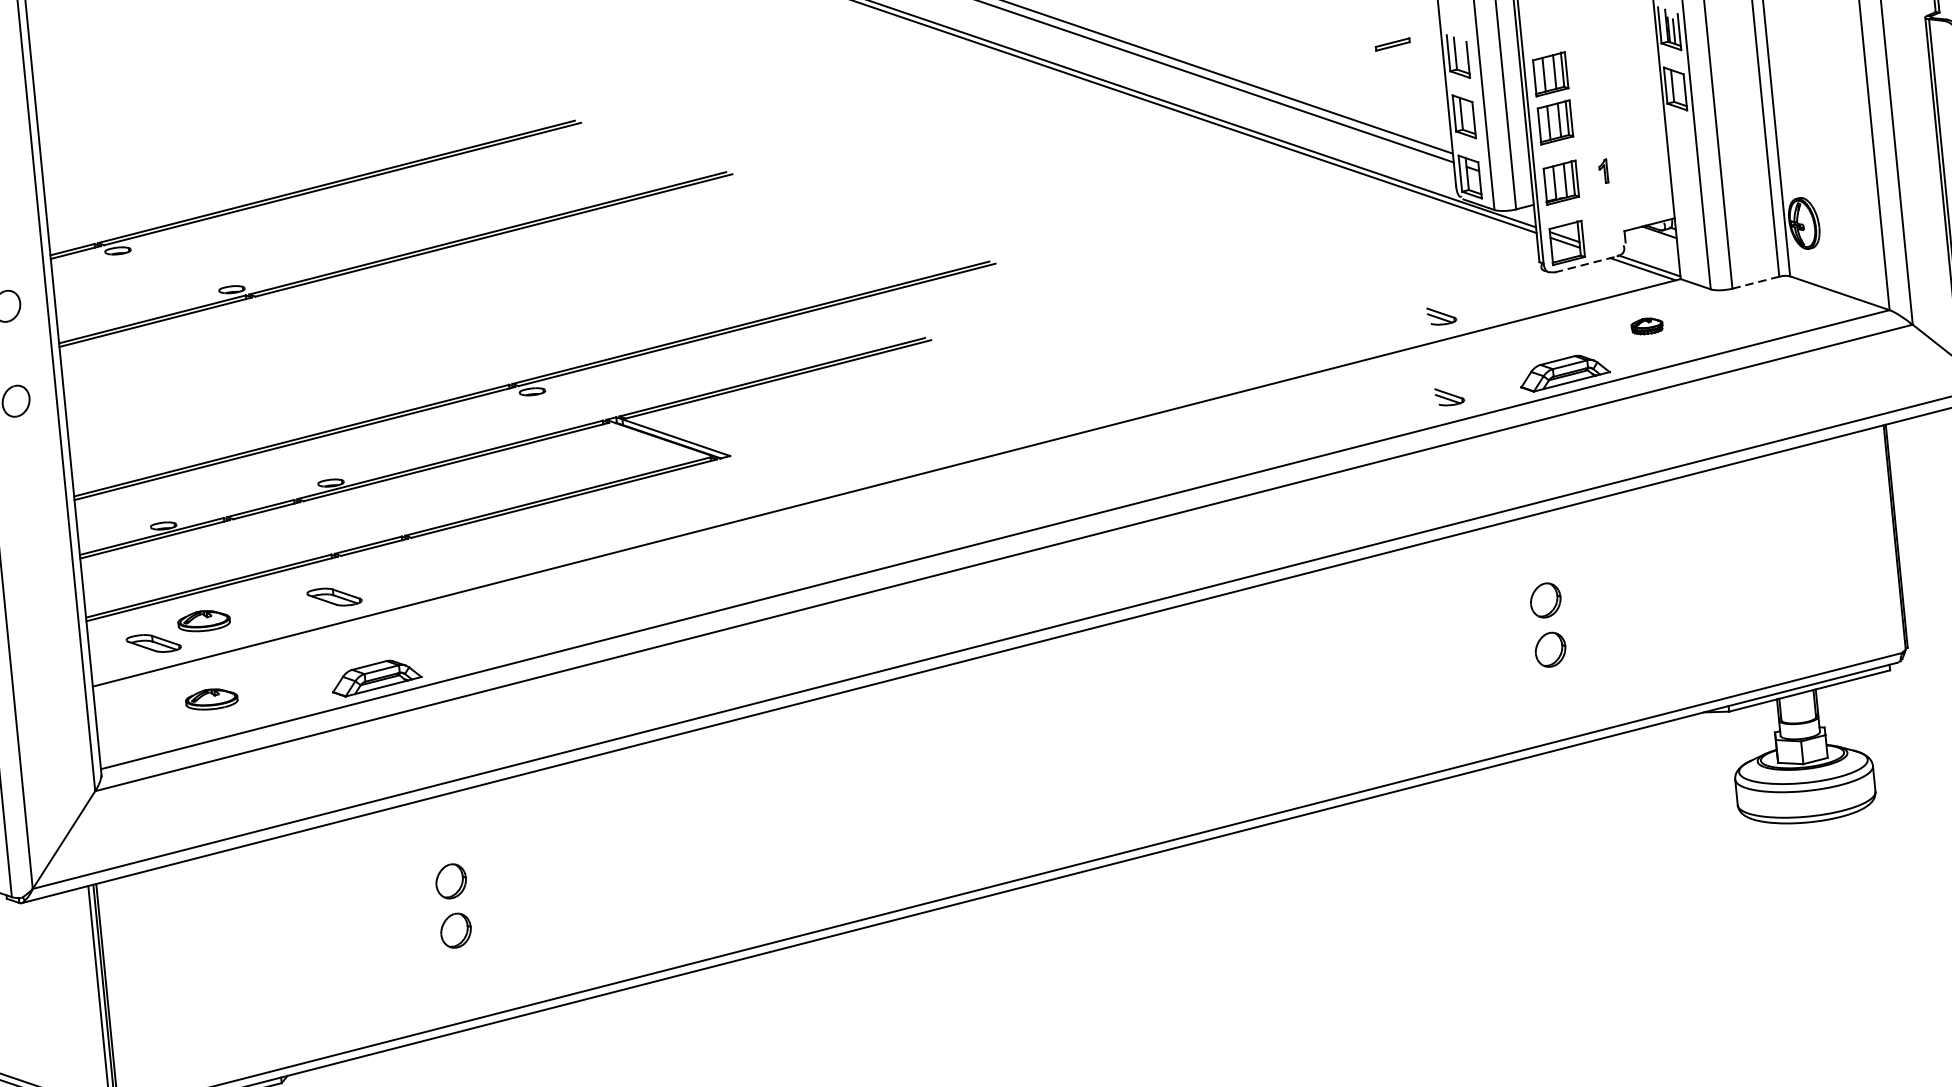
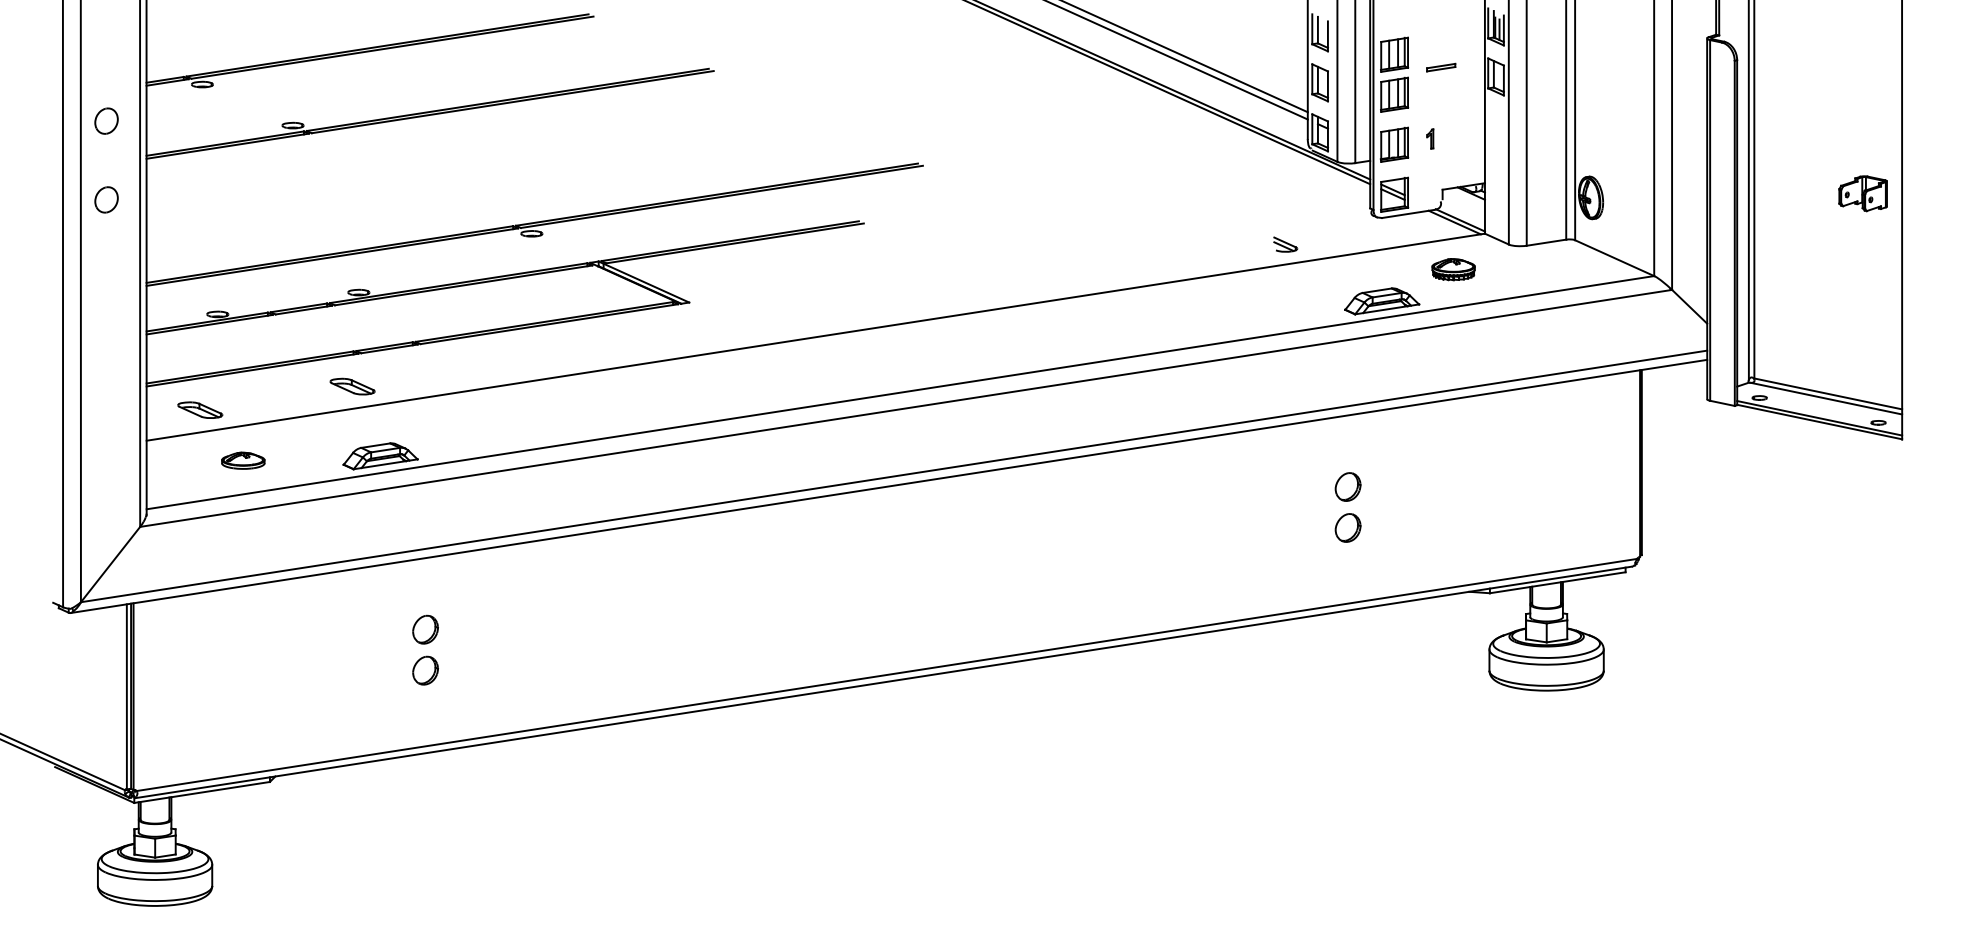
part: (1393, 44) -> (1441, 67), moved
line: (1586, 263) -> (1408, 213), dashed -> solid
line: (1755, 282) -> (1546, 242), dashed -> solid
part: (1647, 325) -> (1453, 269), size x1.67
part: (1449, 396) -> (1285, 311), removed
part: (204, 620) -> (243, 395), removed

